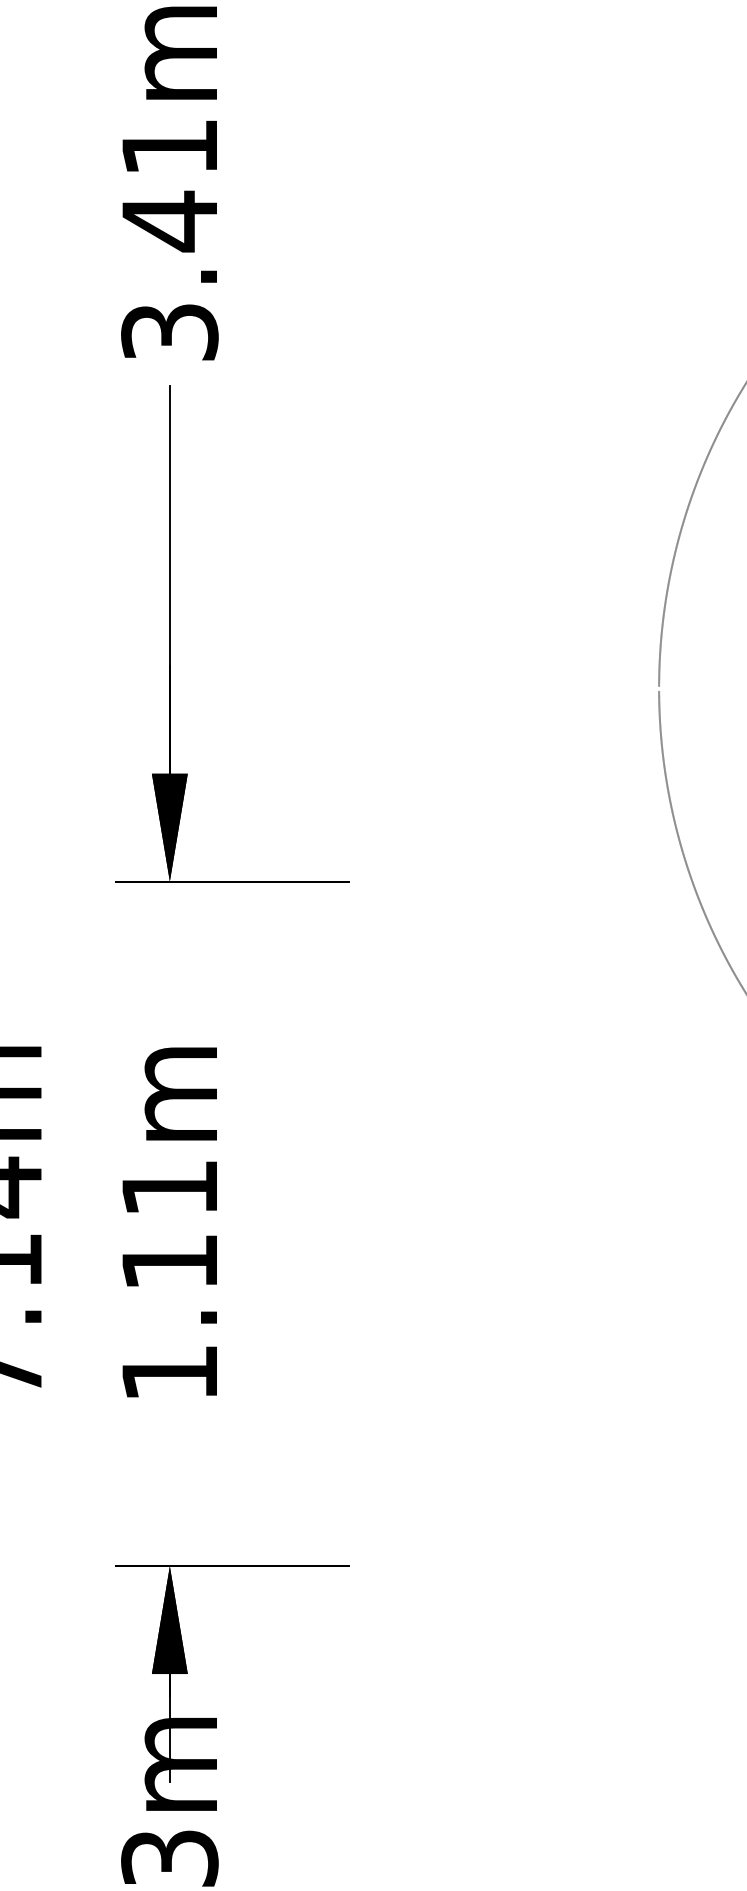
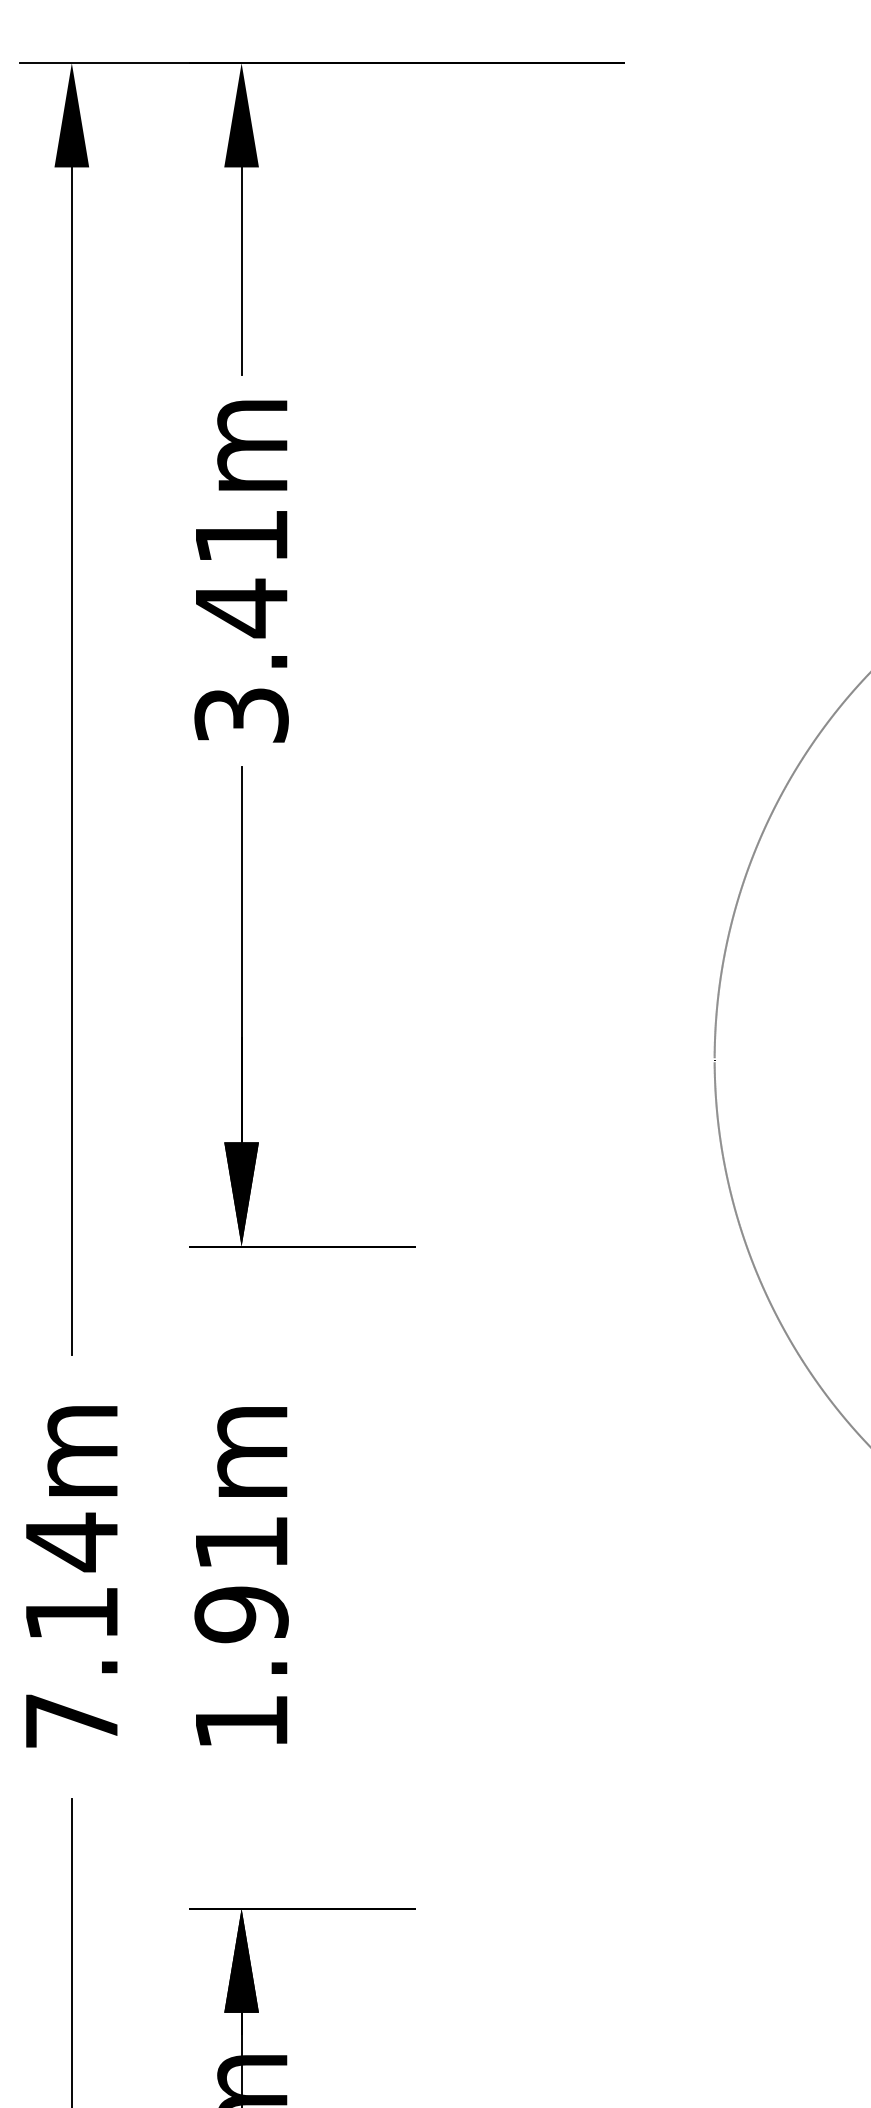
text: (169, 1262) -> (241, 1614), 1.11m -> 1.91m

